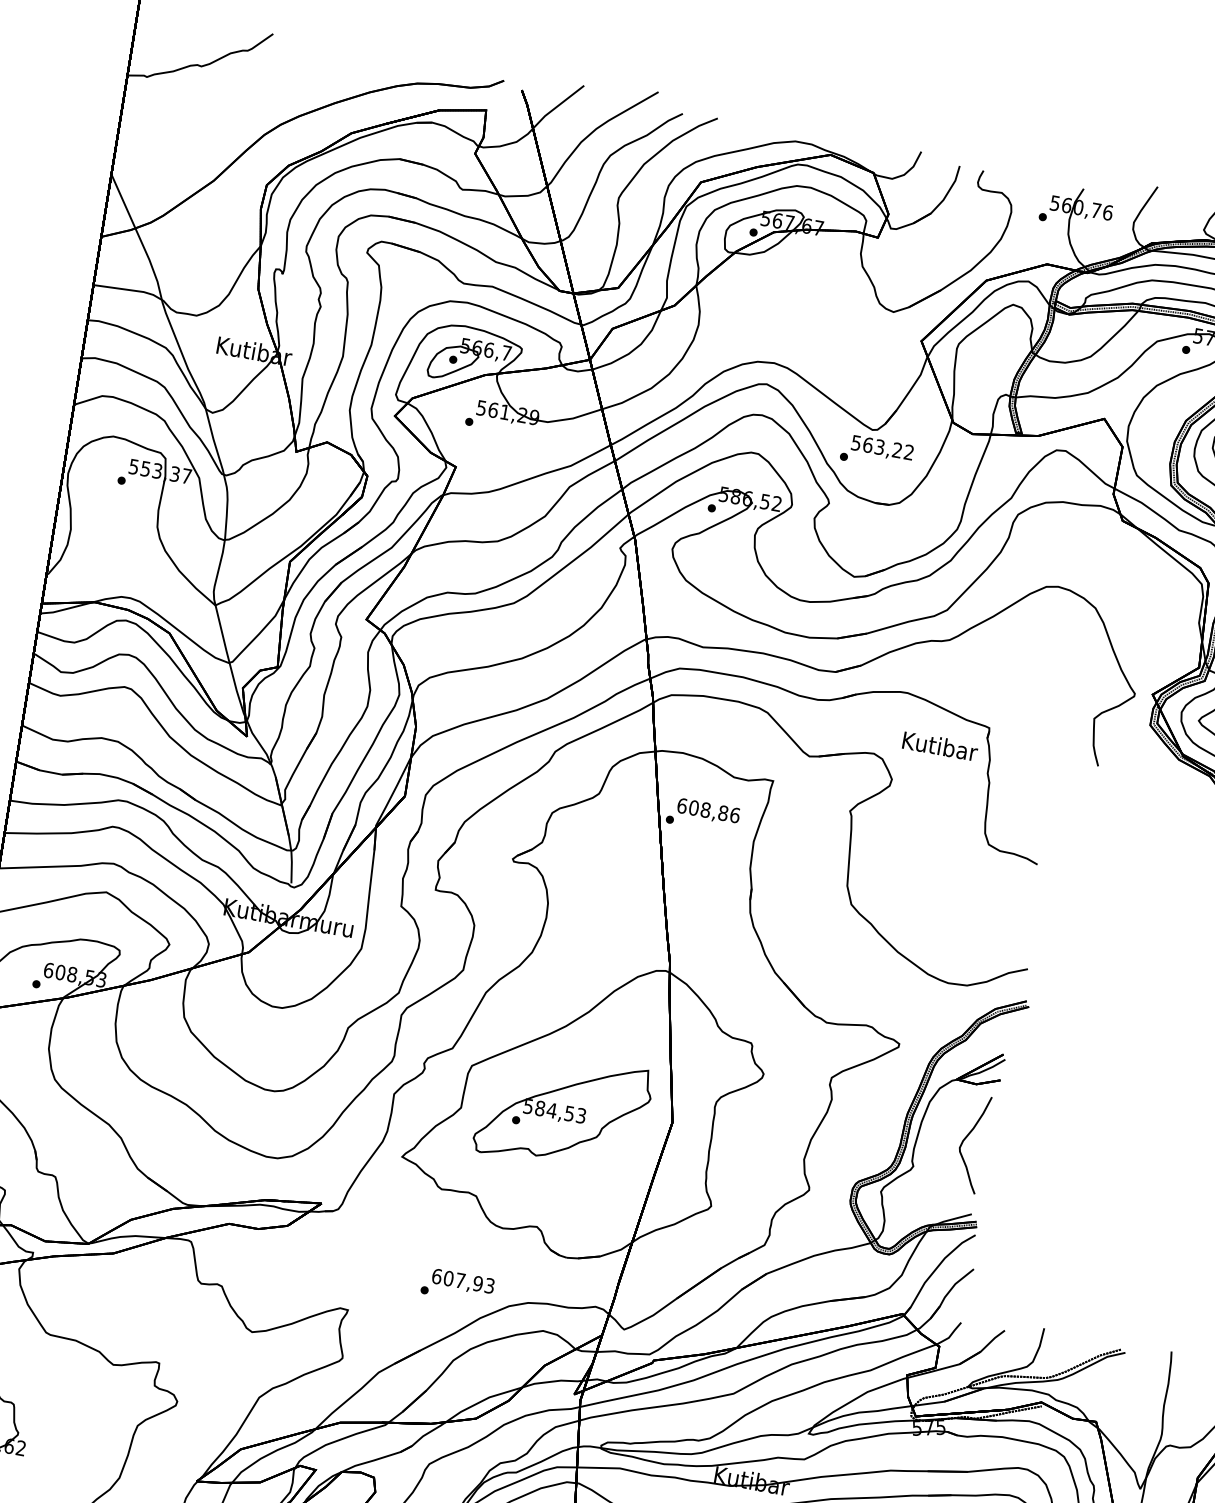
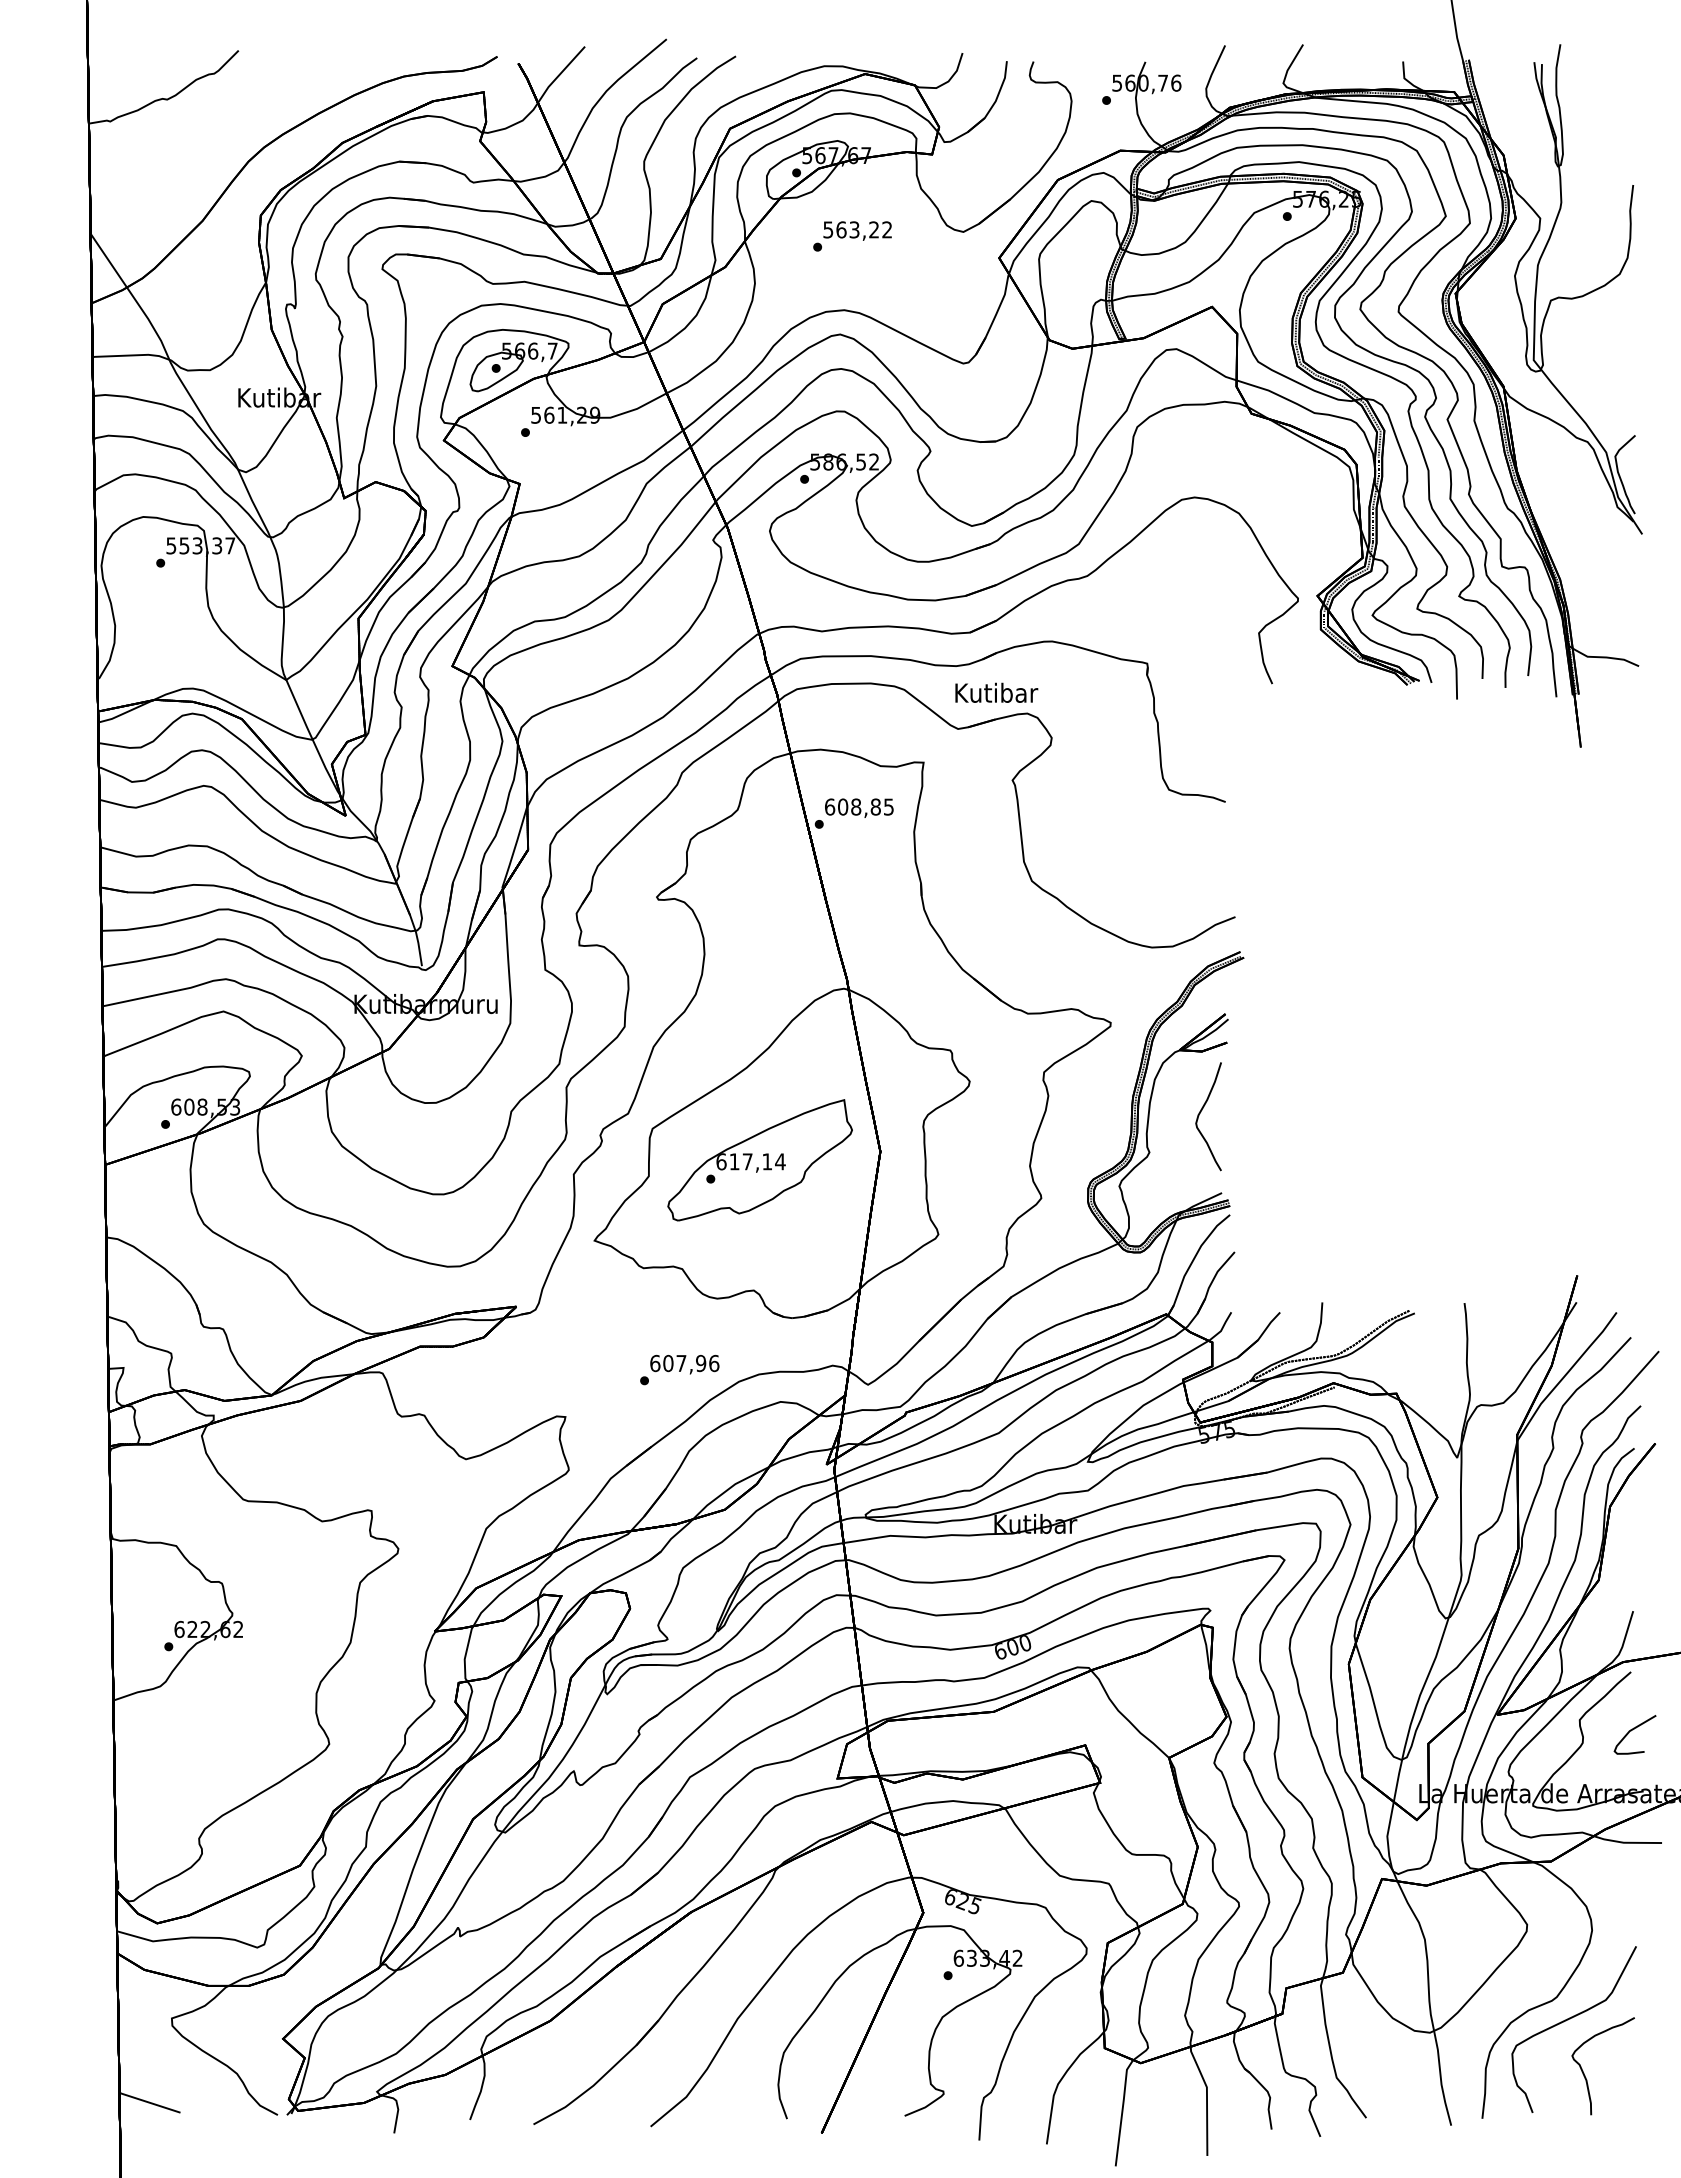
text: (876, 452) -> (852, 236), moved
text: (940, 746) -> (996, 692), moved
text: (734, 814) -> (888, 806), 608,86 -> 608,85
text: (554, 1110) -> (750, 1161), 584,53 -> 617,14
text: (490, 1285) -> (714, 1363), 607,93 -> 607,96

